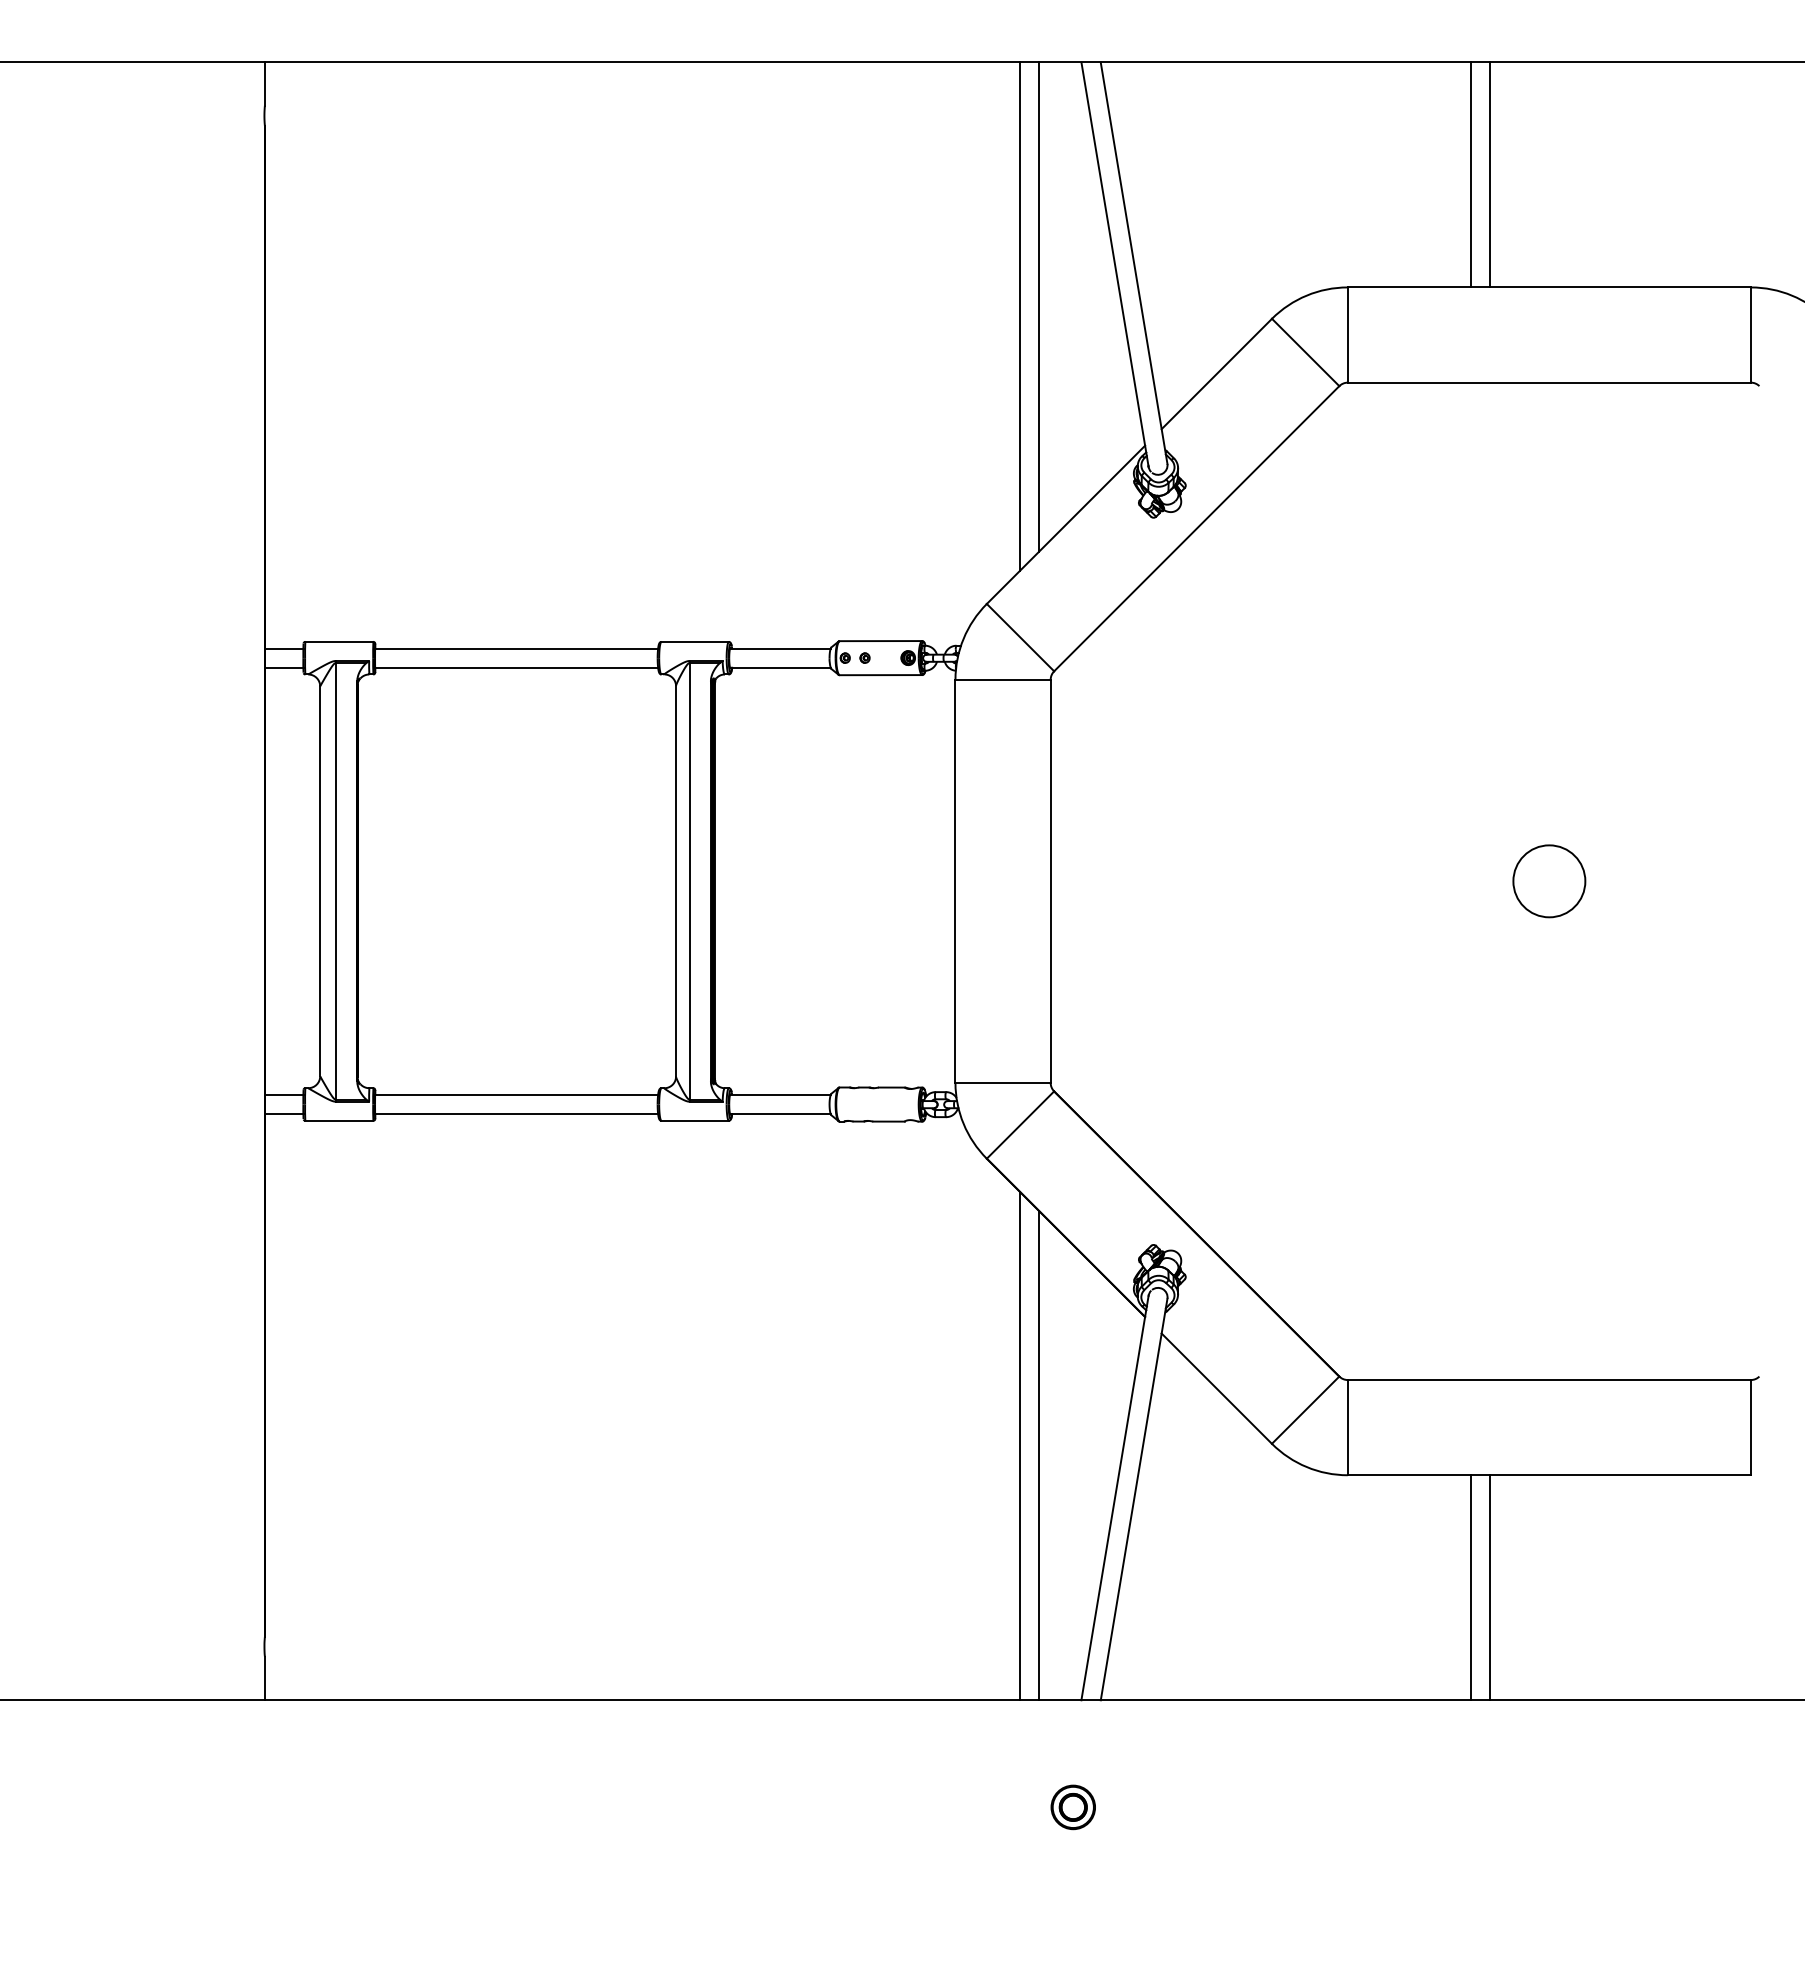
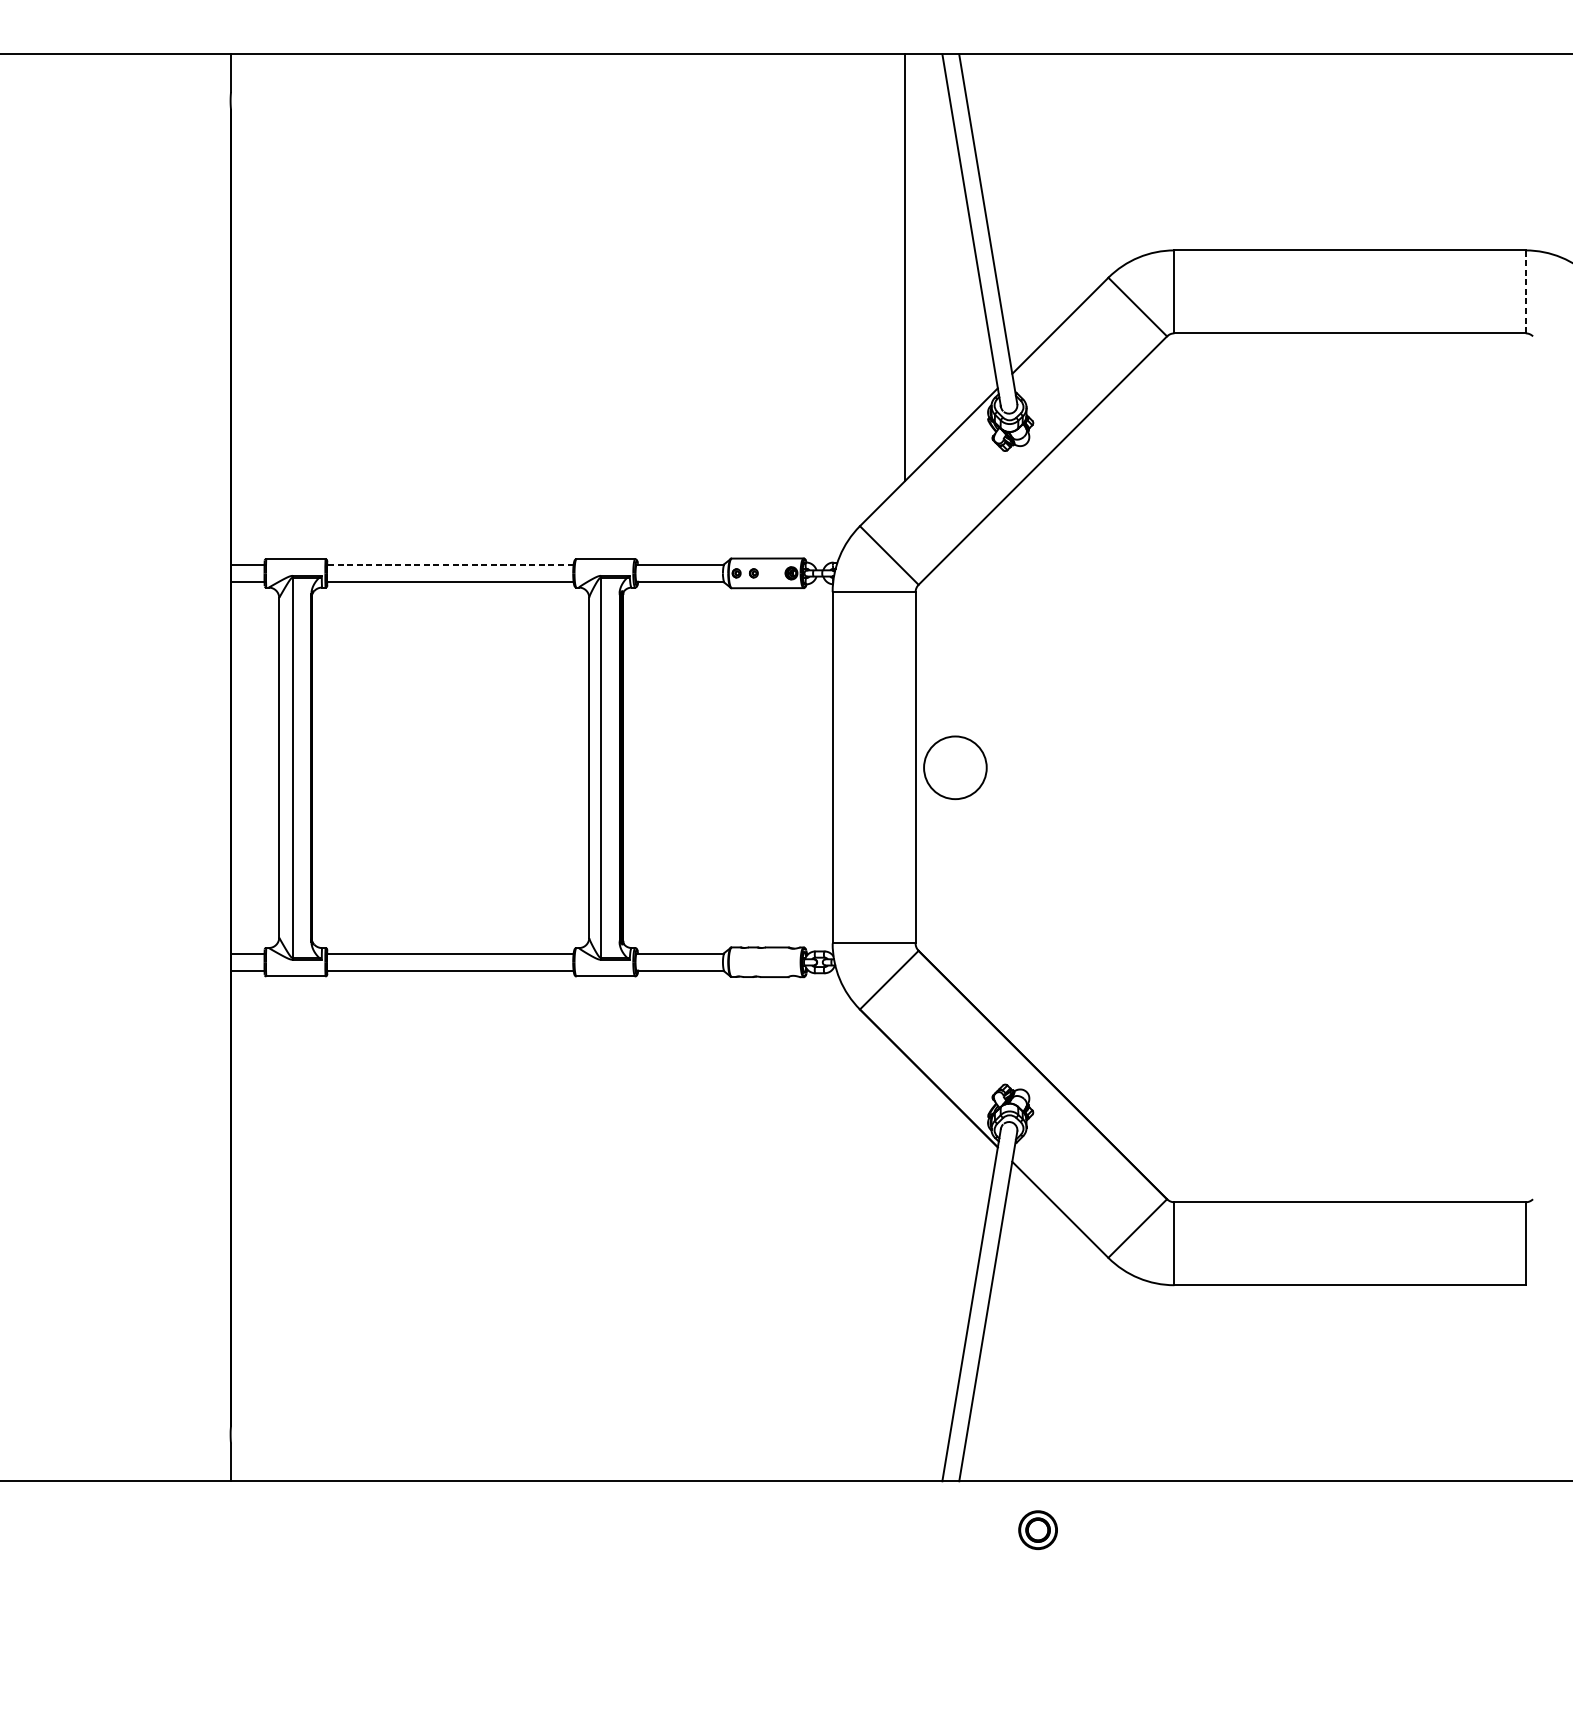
line: (1470, 174) -> (1281, 152), removed
line: (1489, 174) -> (1297, 152), removed
line: (1019, 316) -> (888, 275), removed
line: (1751, 335) -> (1526, 292), solid -> dashed
line: (516, 648) -> (450, 564), solid -> dashed
circle: (1549, 881) -> (955, 767), moved
line: (1019, 1445) -> (888, 1259), removed
line: (1038, 1455) -> (904, 1268), removed
line: (1470, 1587) -> (1281, 1383), removed
line: (1489, 1587) -> (1297, 1383), removed
part: (1072, 1807) -> (1037, 1530), moved

